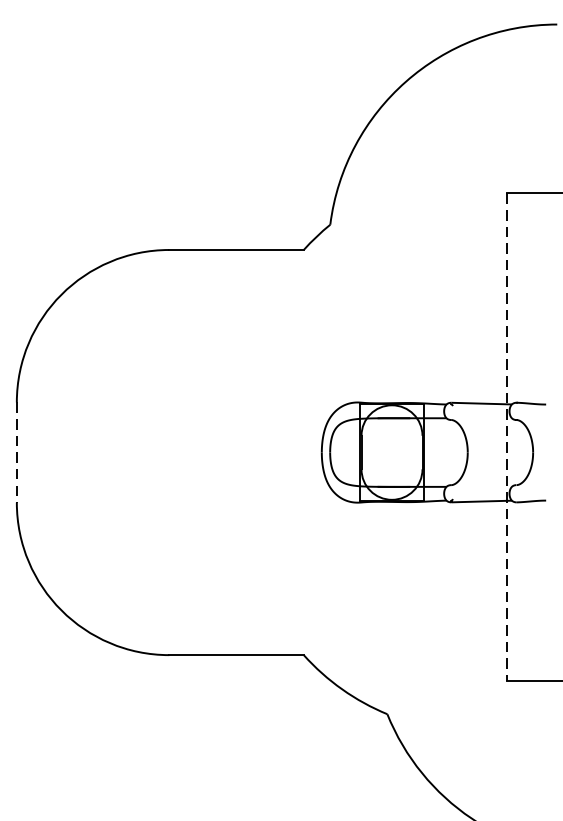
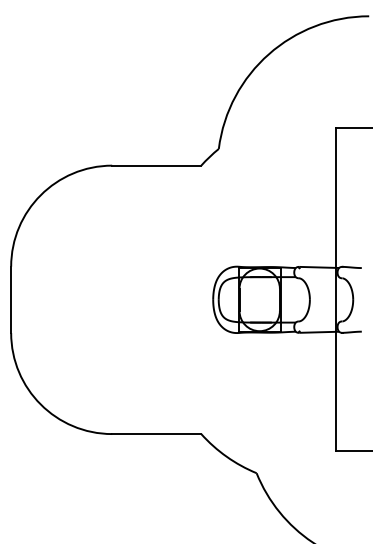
line: (506, 436) -> (335, 289), dashed -> solid
line: (17, 453) -> (11, 300), dashed -> solid

